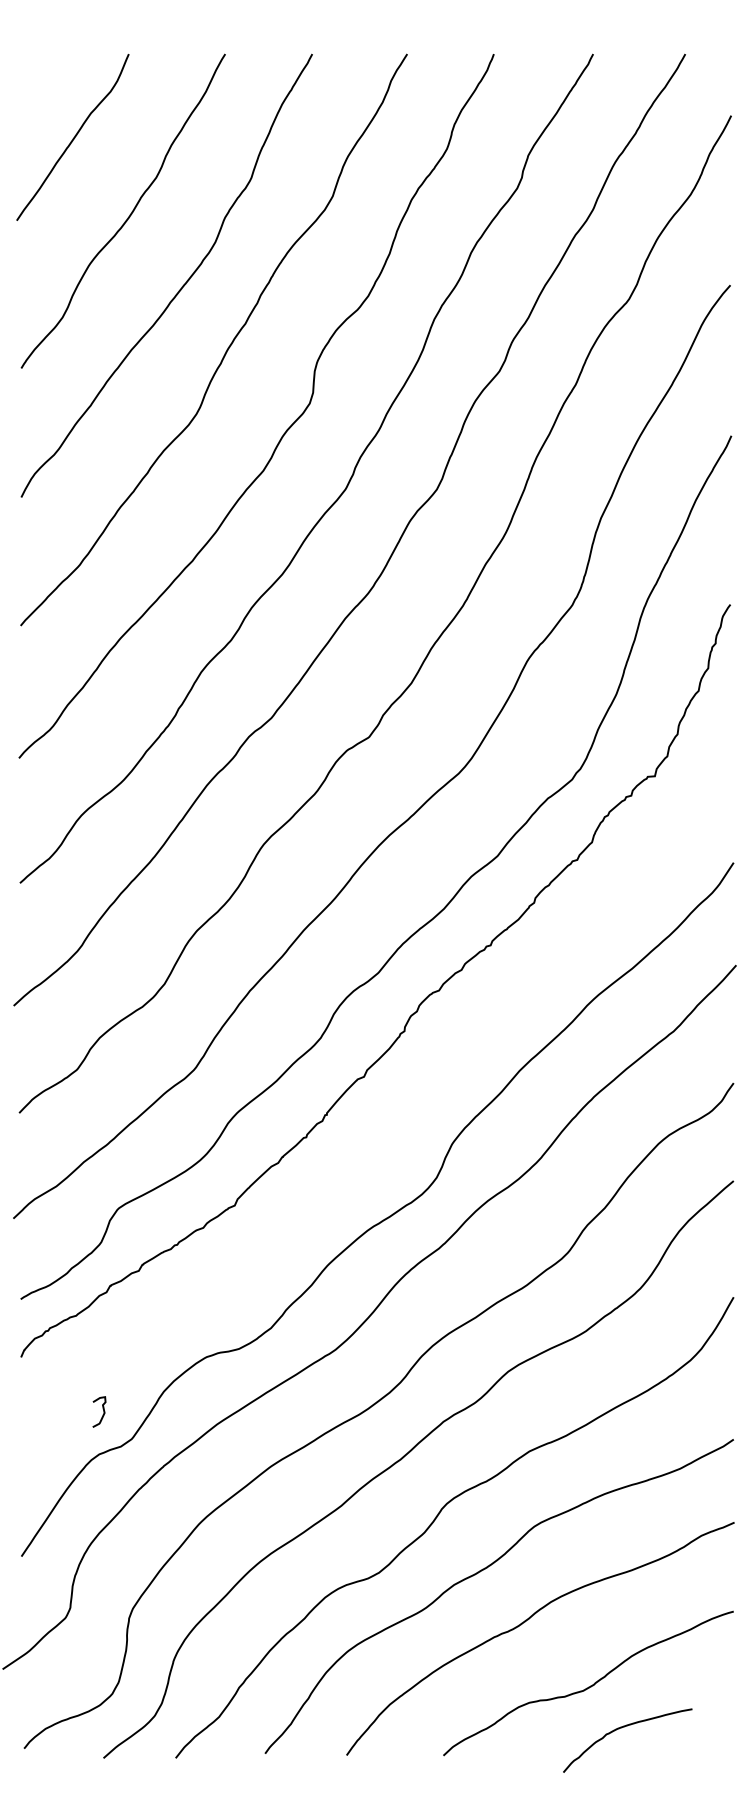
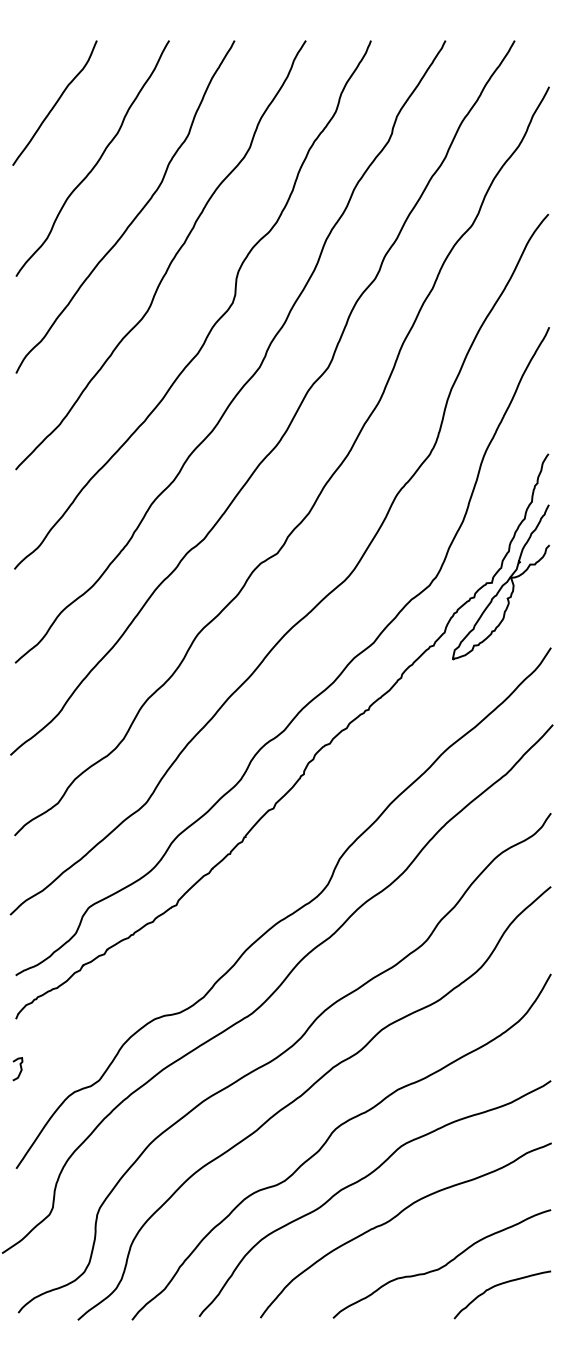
curve: (668, 778) -> (502, 584), added
curve: (102, 1412) -> (20, 1069), moved
curve: (625, 1728) -> (500, 1285), moved

